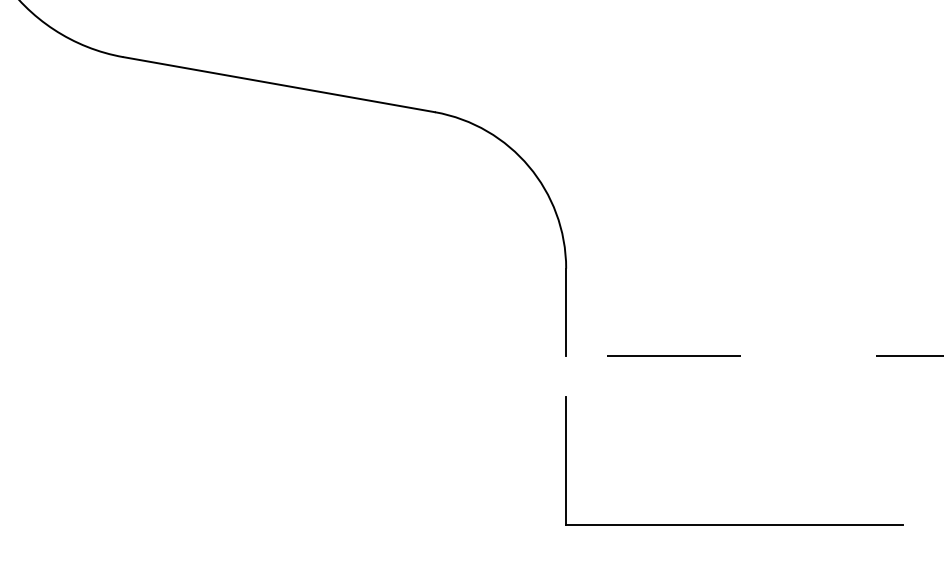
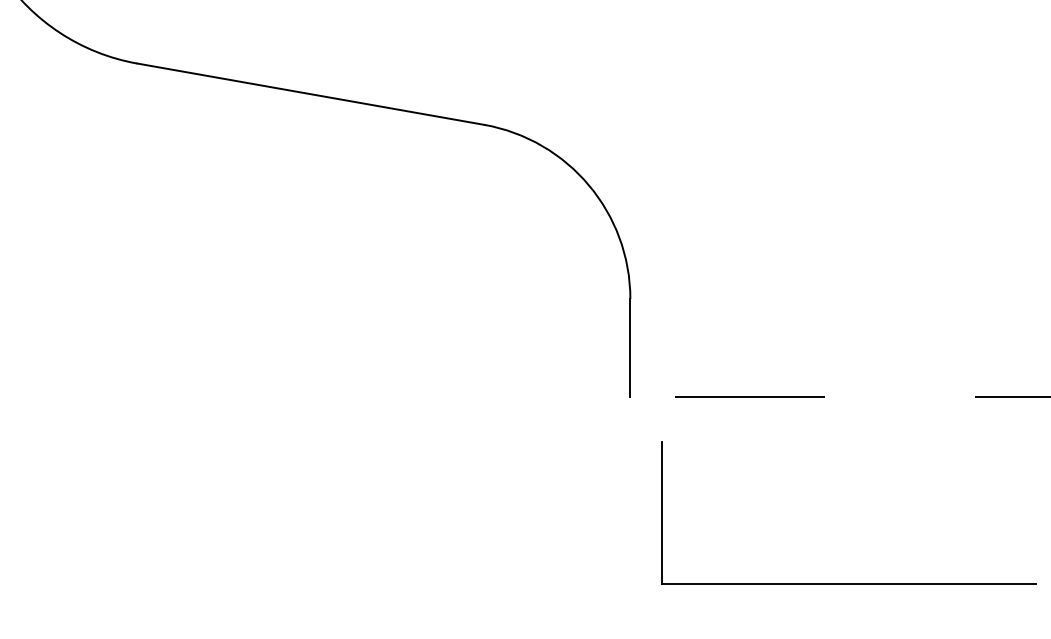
part: (734, 524) -> (848, 583), moved

